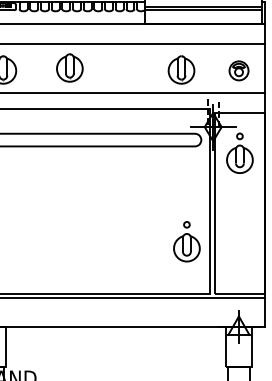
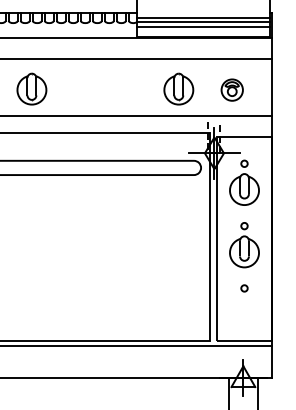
line: (203, 14) -> (203, 26), added
part: (69, 67) -> (31, 88), moved
part: (238, 70) -> (231, 89), moved
part: (186, 241) -> (244, 244), moved
circle: (239, 246) -> (244, 287), added

